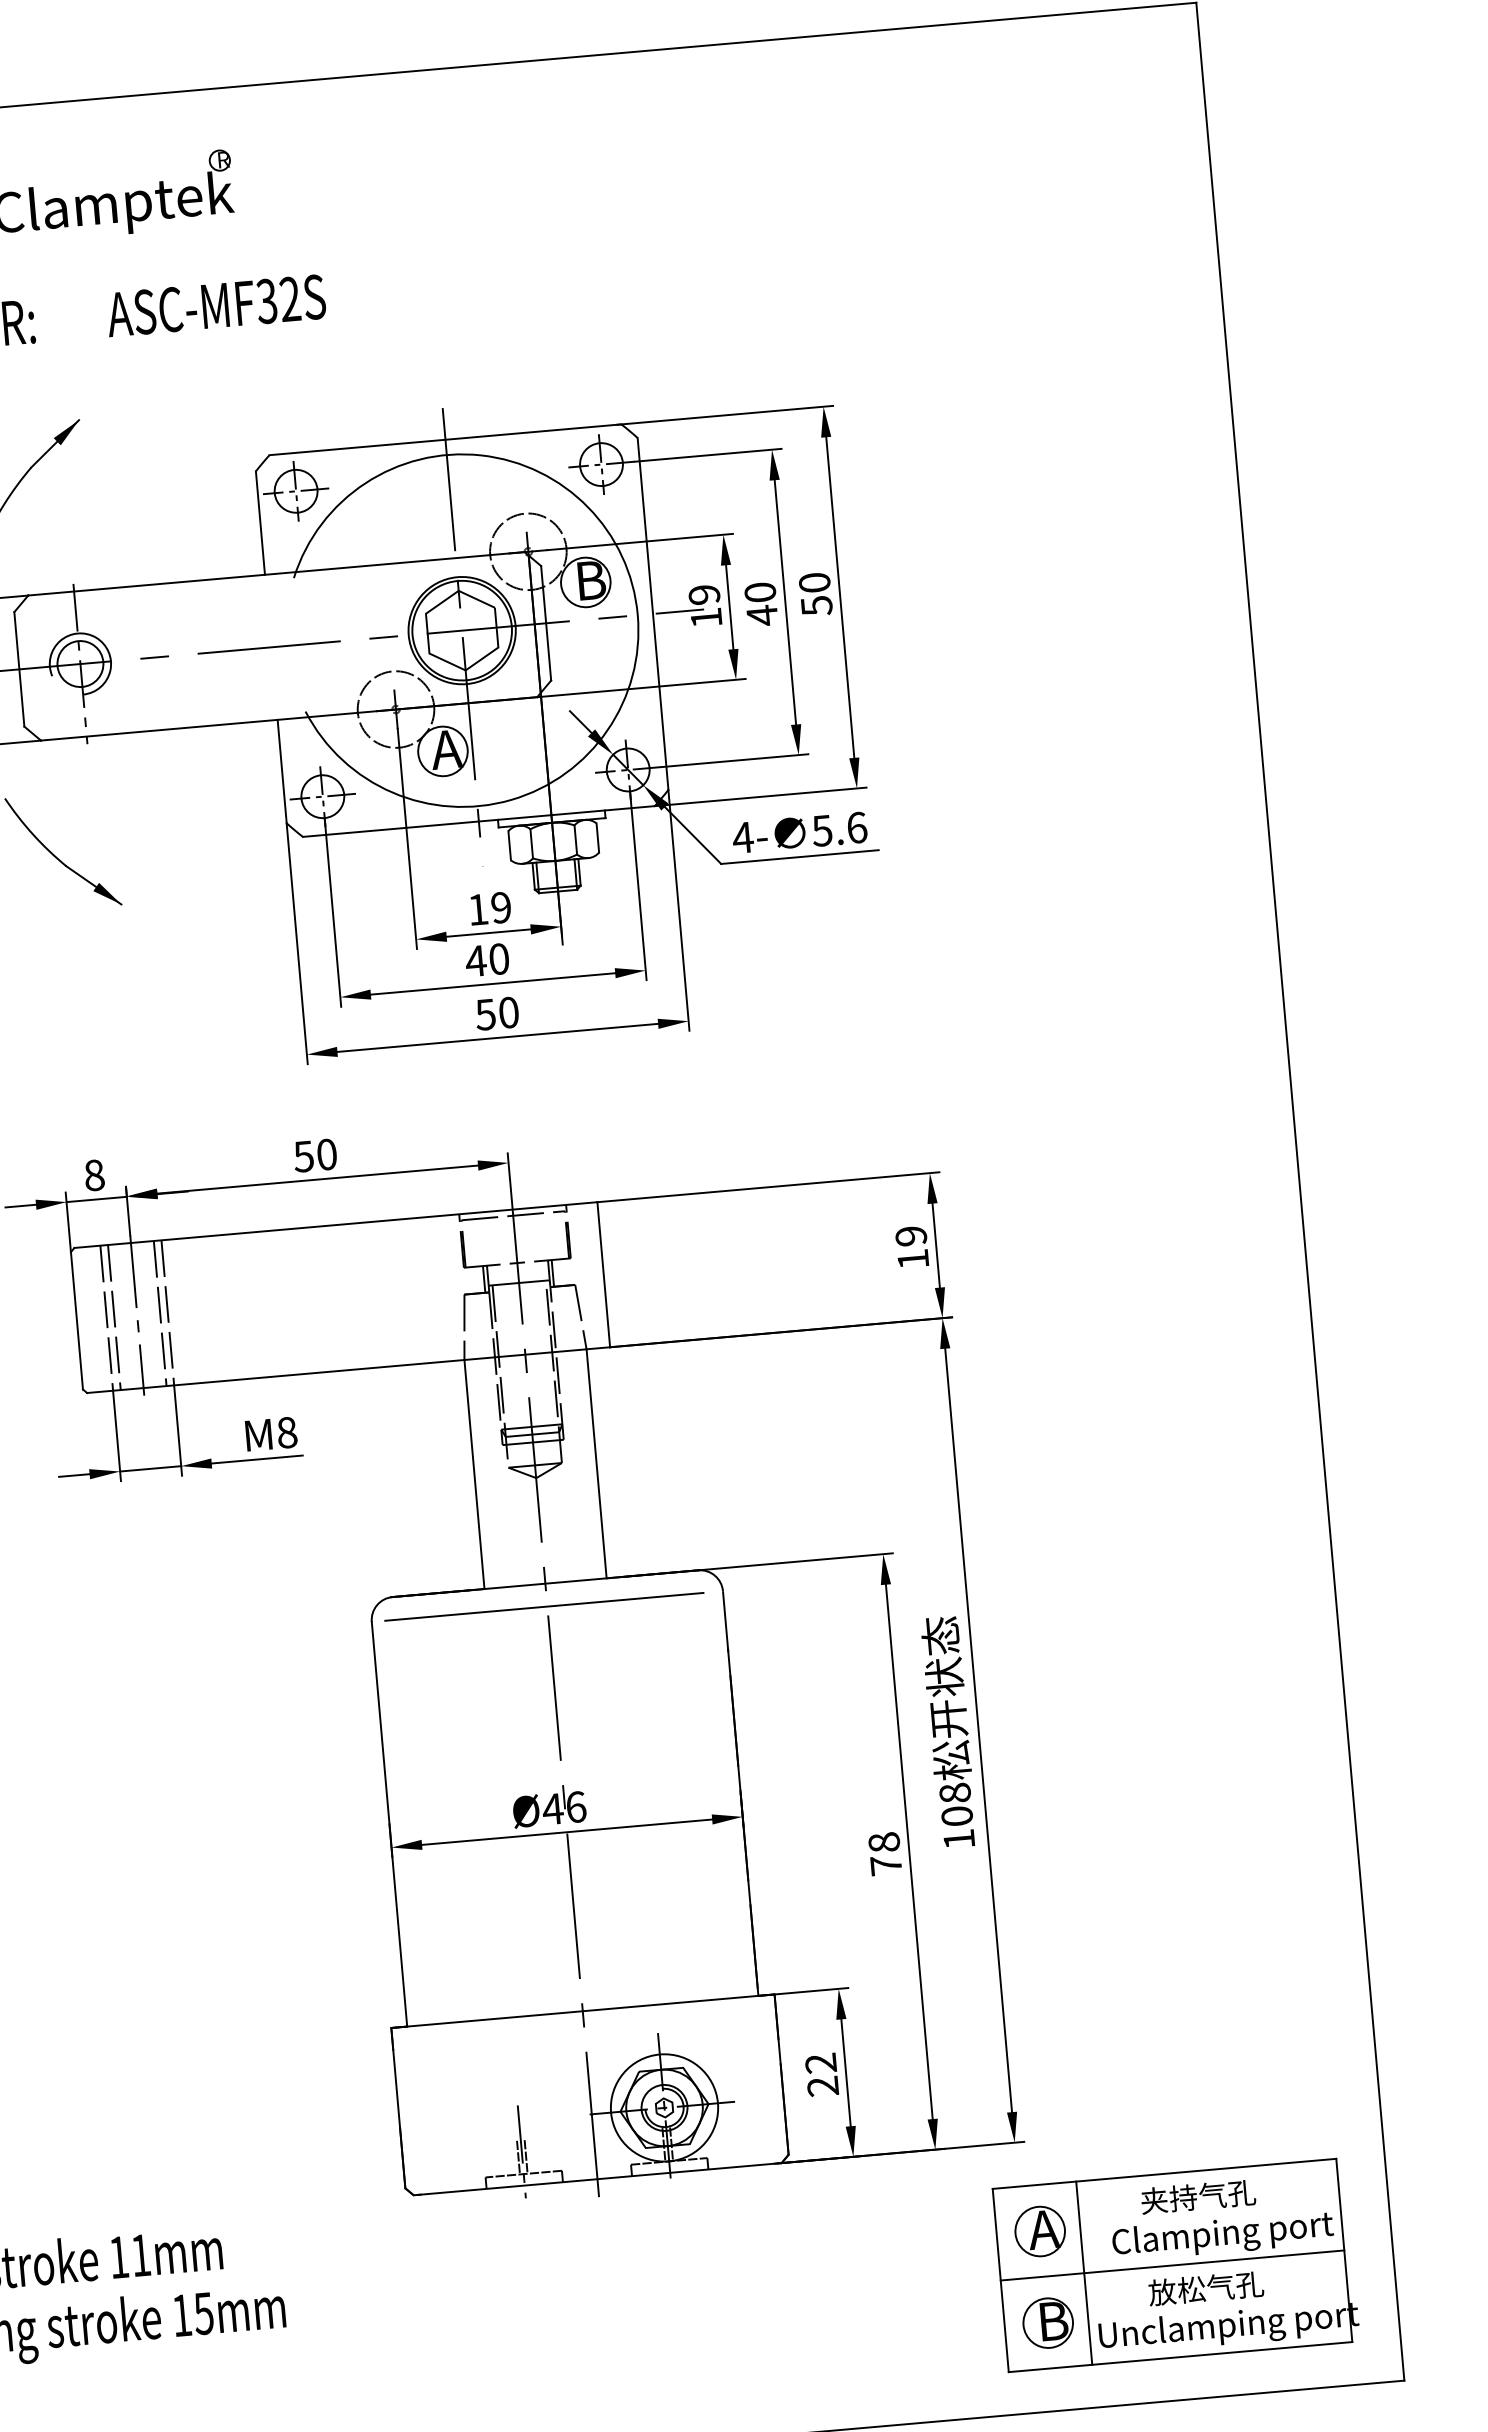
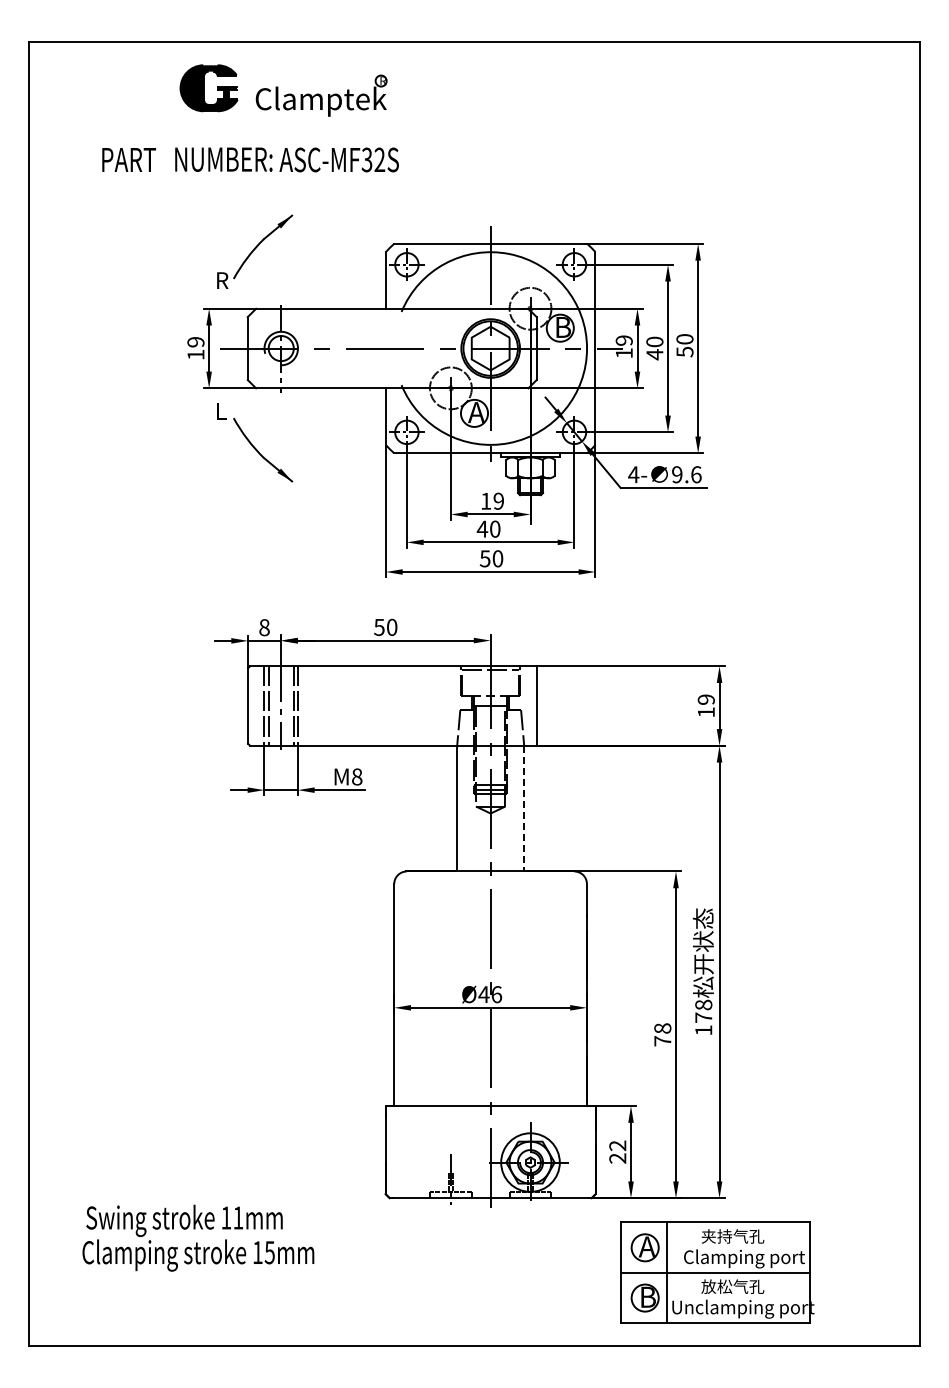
text: (214, 305) -> (338, 159), moved
text: (820, 830) -> (676, 474), 5.6 -> 9.6
line: (597, 1463) -> (524, 808), solid -> dashed
line: (543, 1607) -> (488, 884), removed
text: (956, 1815) -> (703, 1017), 108 -> 178
part: (1175, 2265) -> (717, 1272), moved

